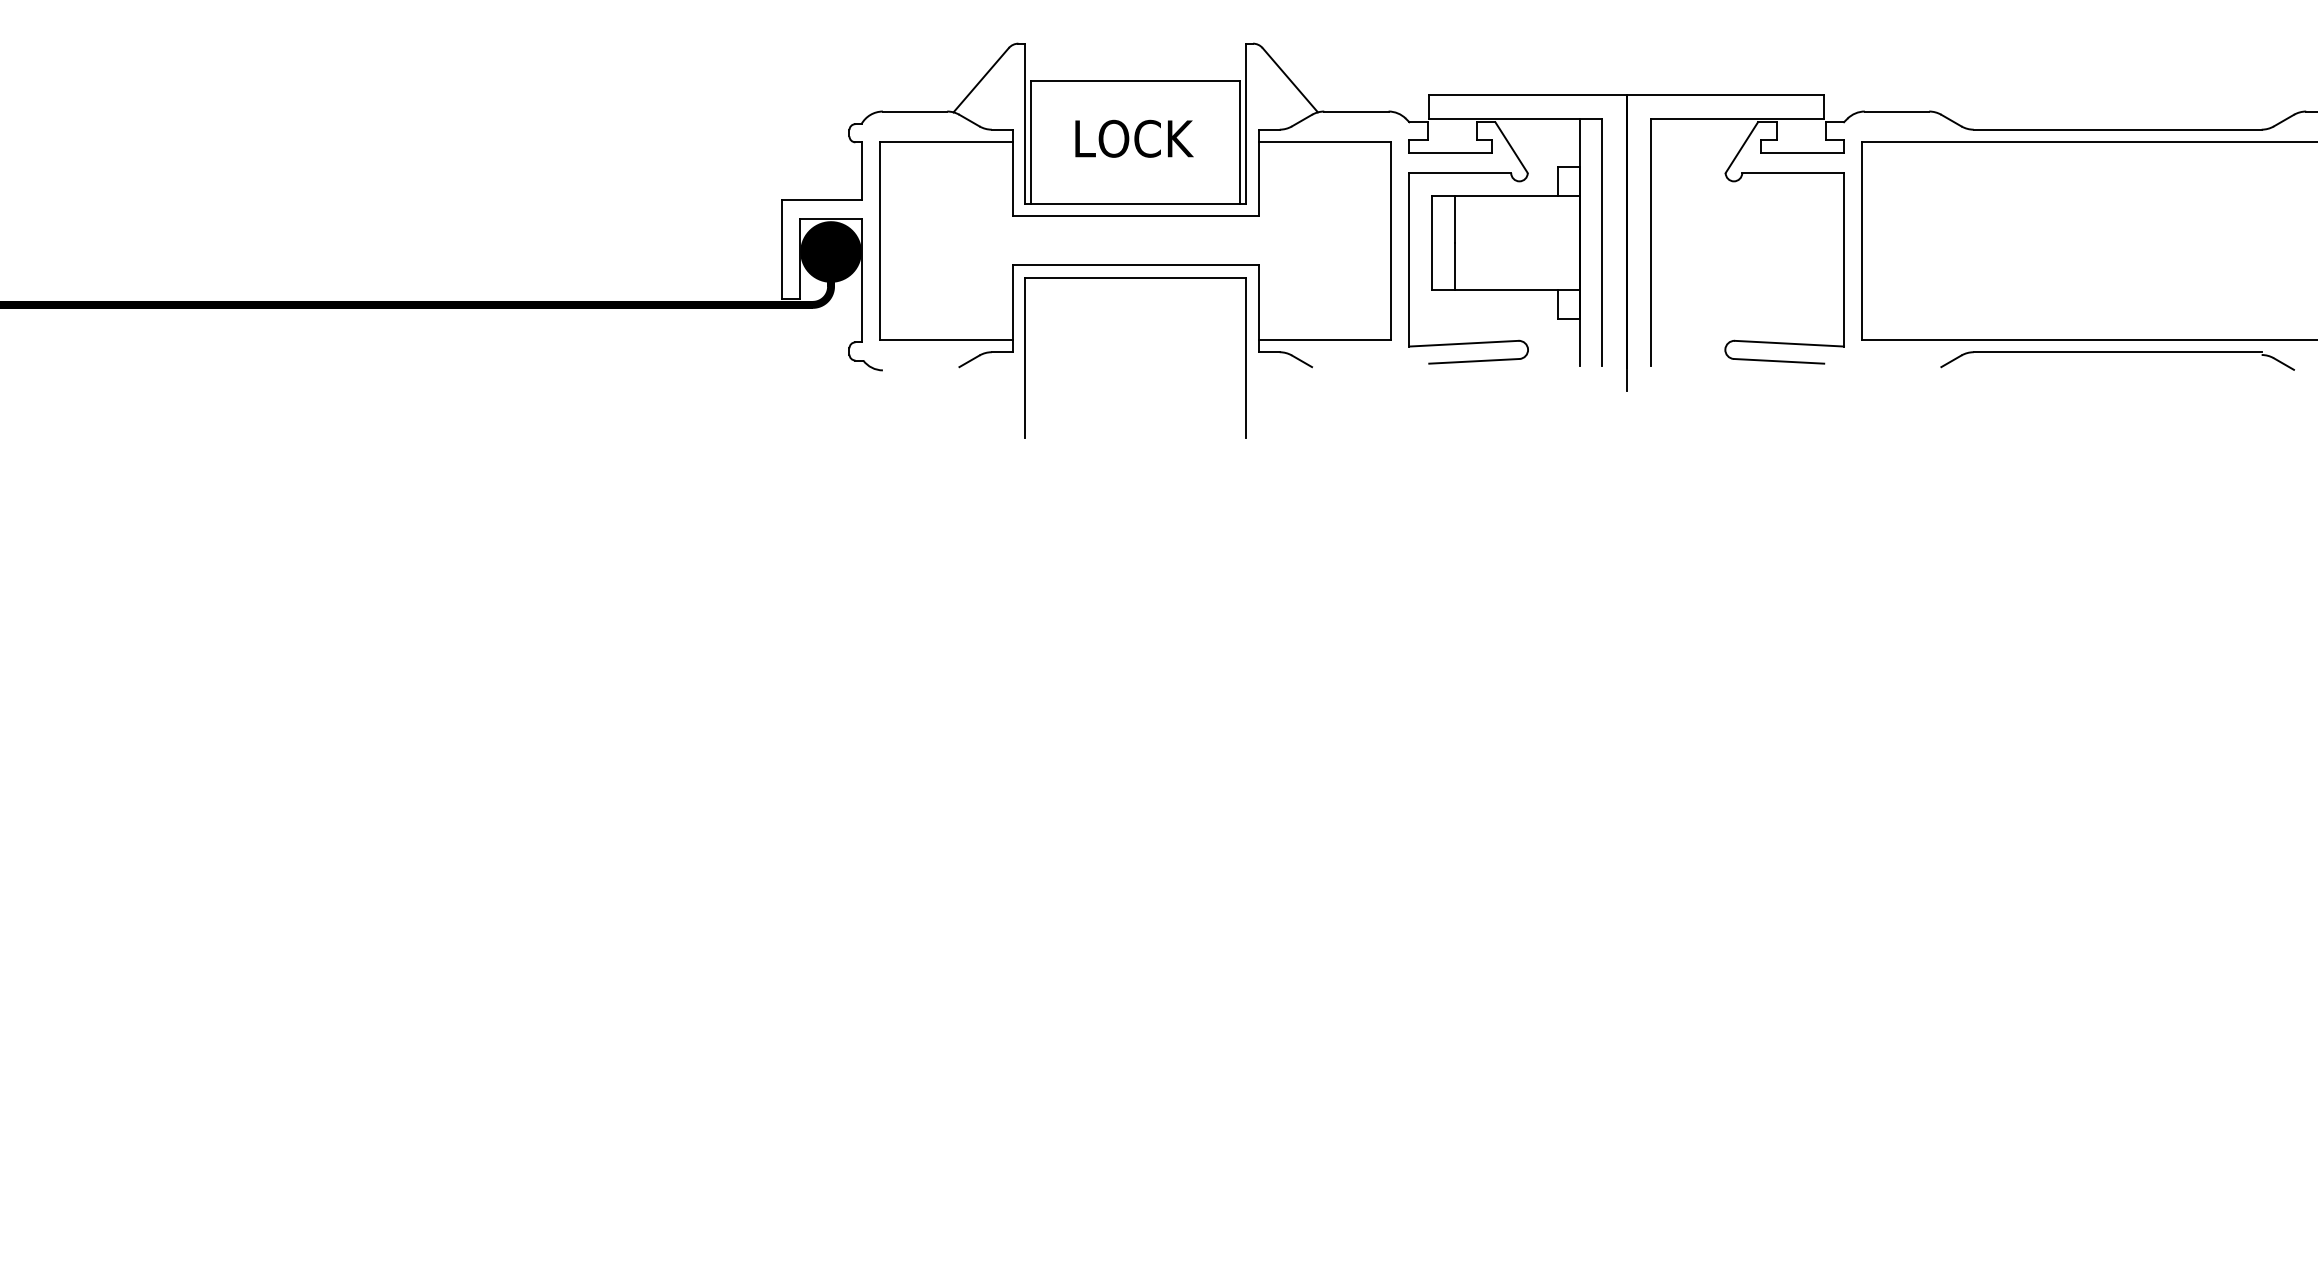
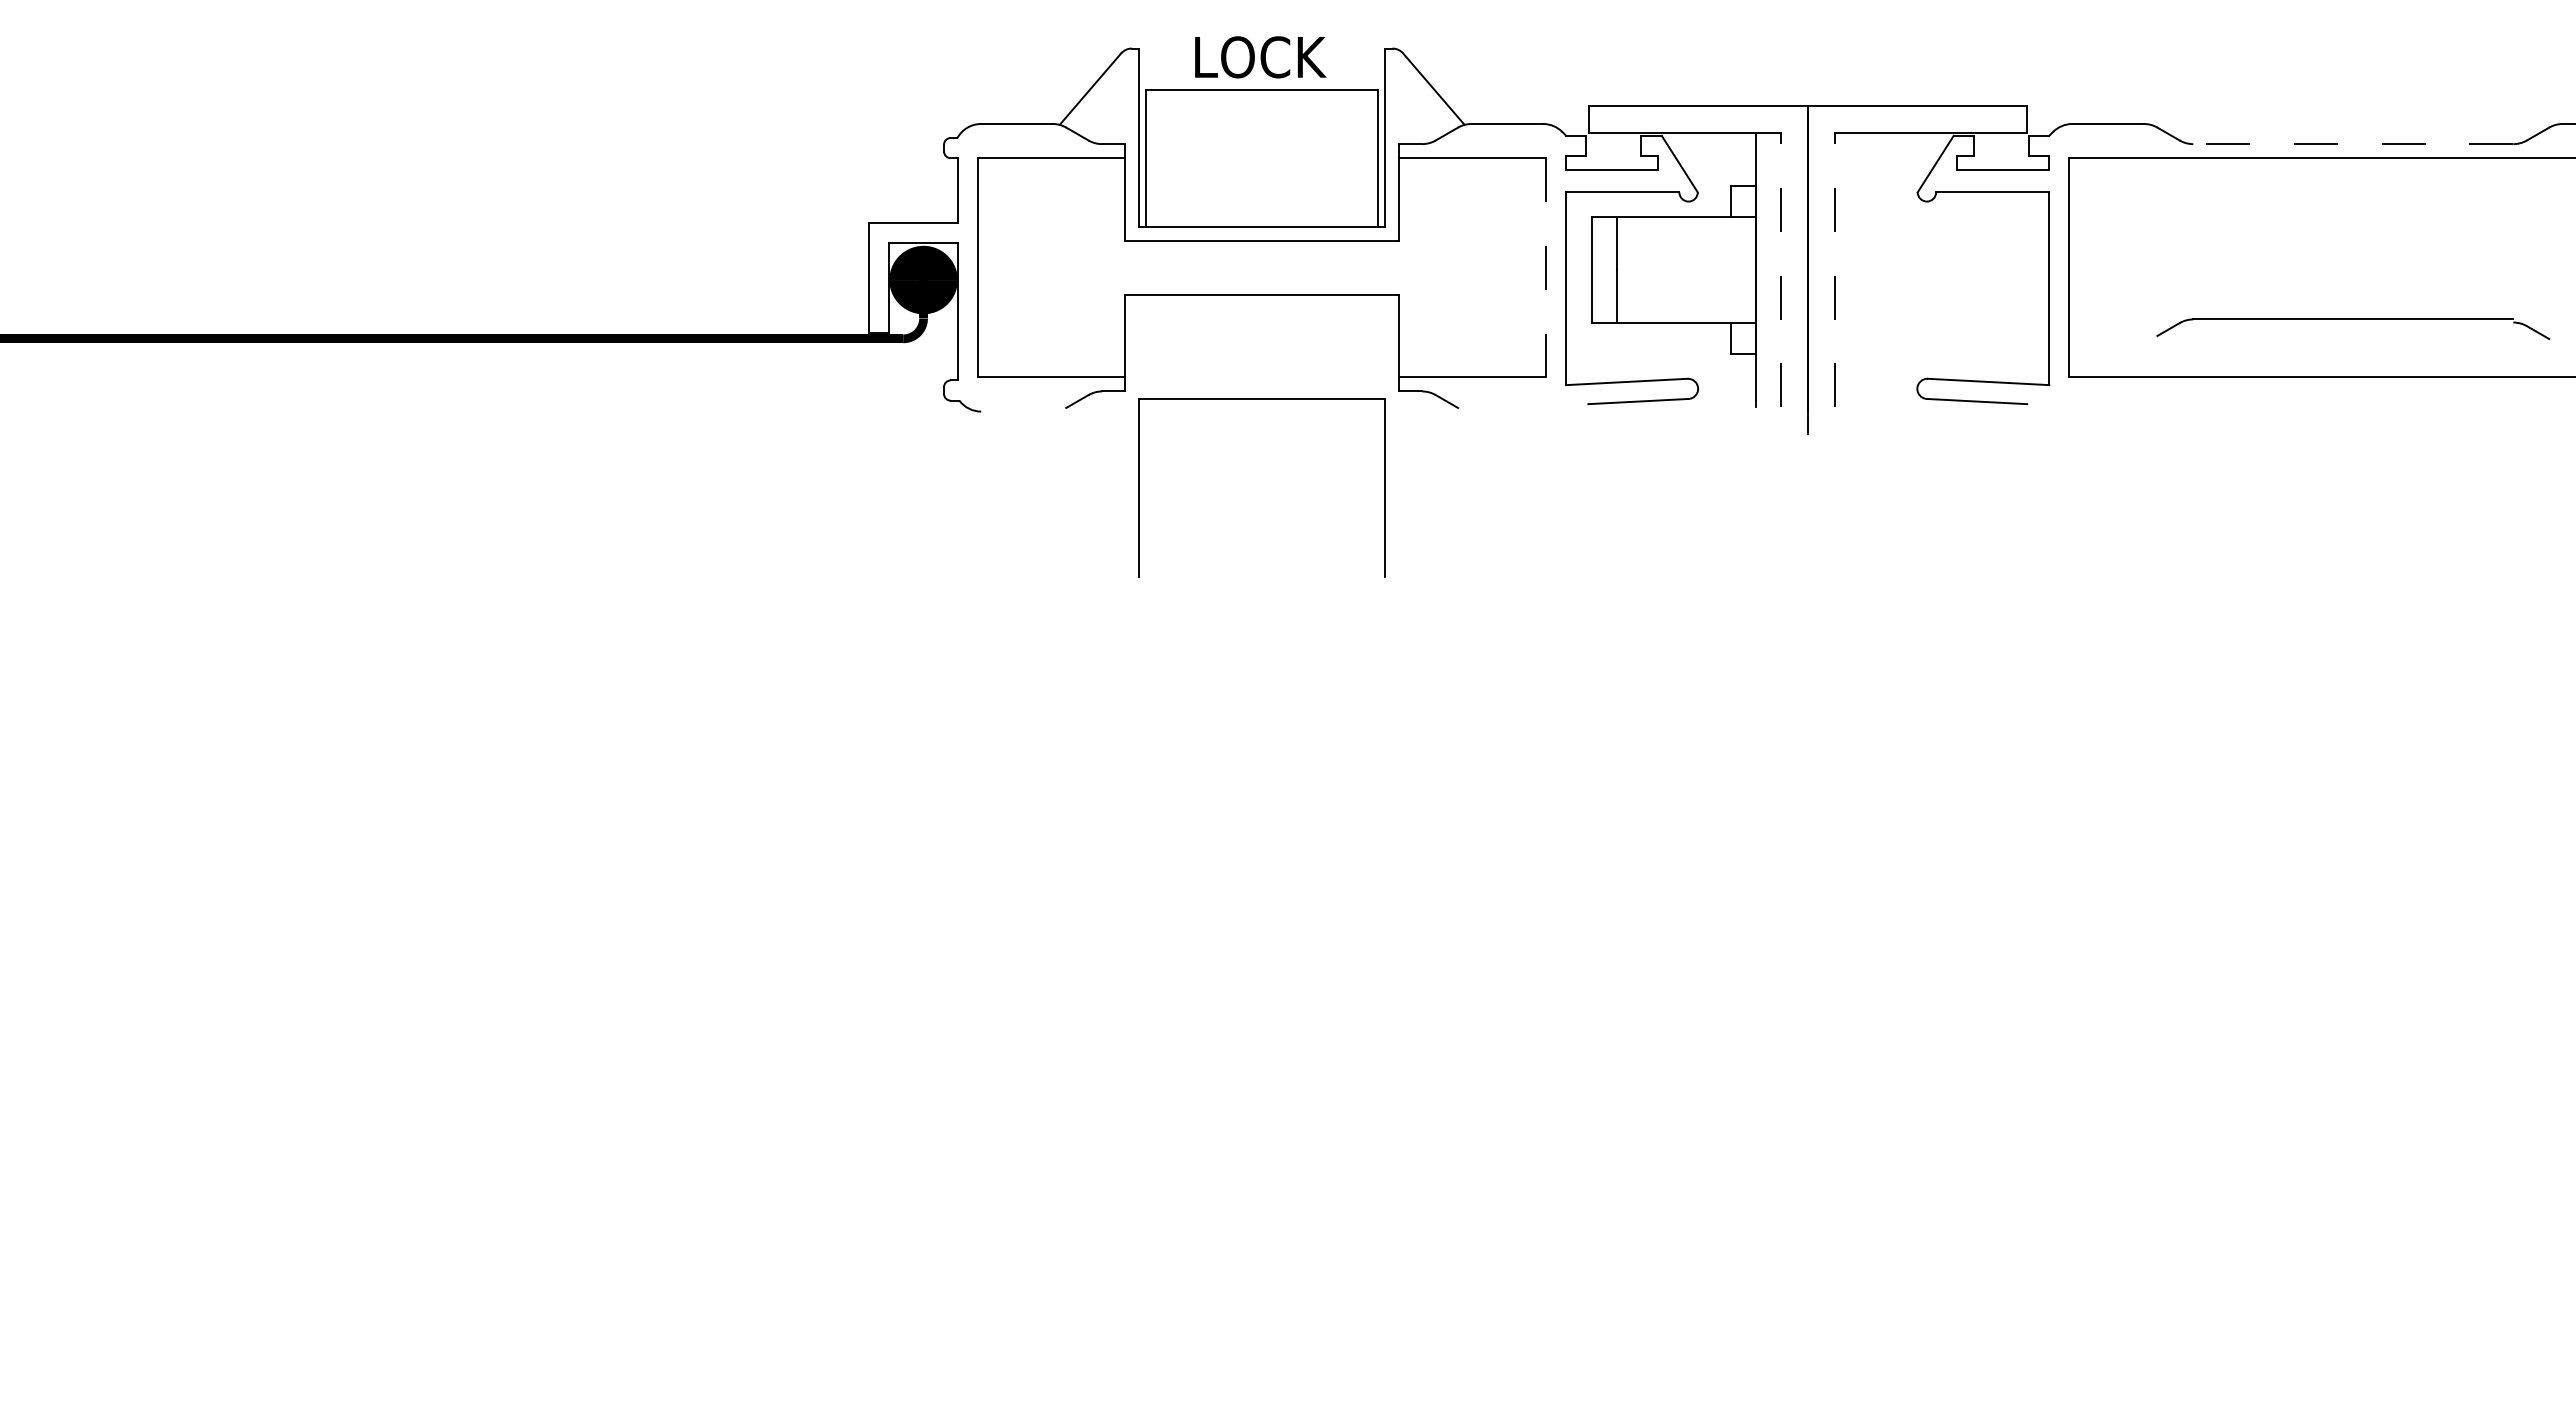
line: (2117, 130) -> (2353, 144), solid -> dashed
text: (1134, 139) -> (1260, 57), moved
line: (1391, 240) -> (1546, 267), solid -> dashed
line: (1602, 242) -> (1780, 269), solid -> dashed
line: (1650, 242) -> (1834, 269), solid -> dashed
part: (1135, 278) -> (1261, 399), moved
part: (2117, 352) -> (2353, 319), moved

